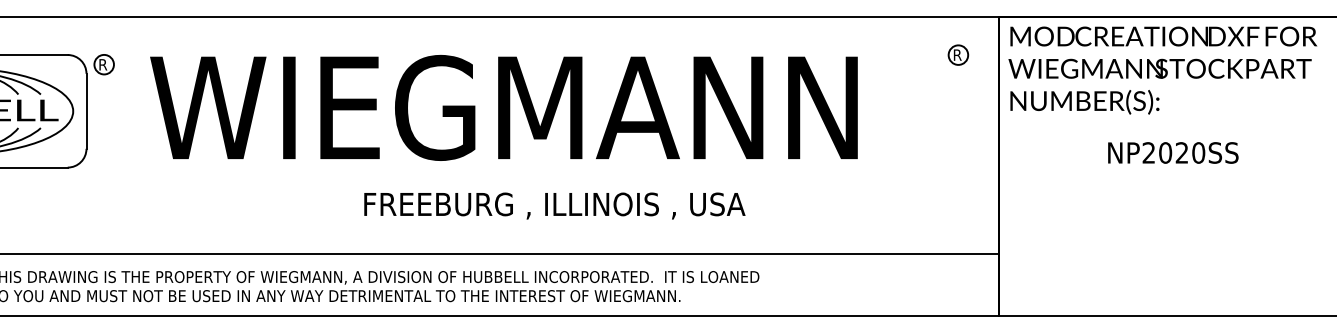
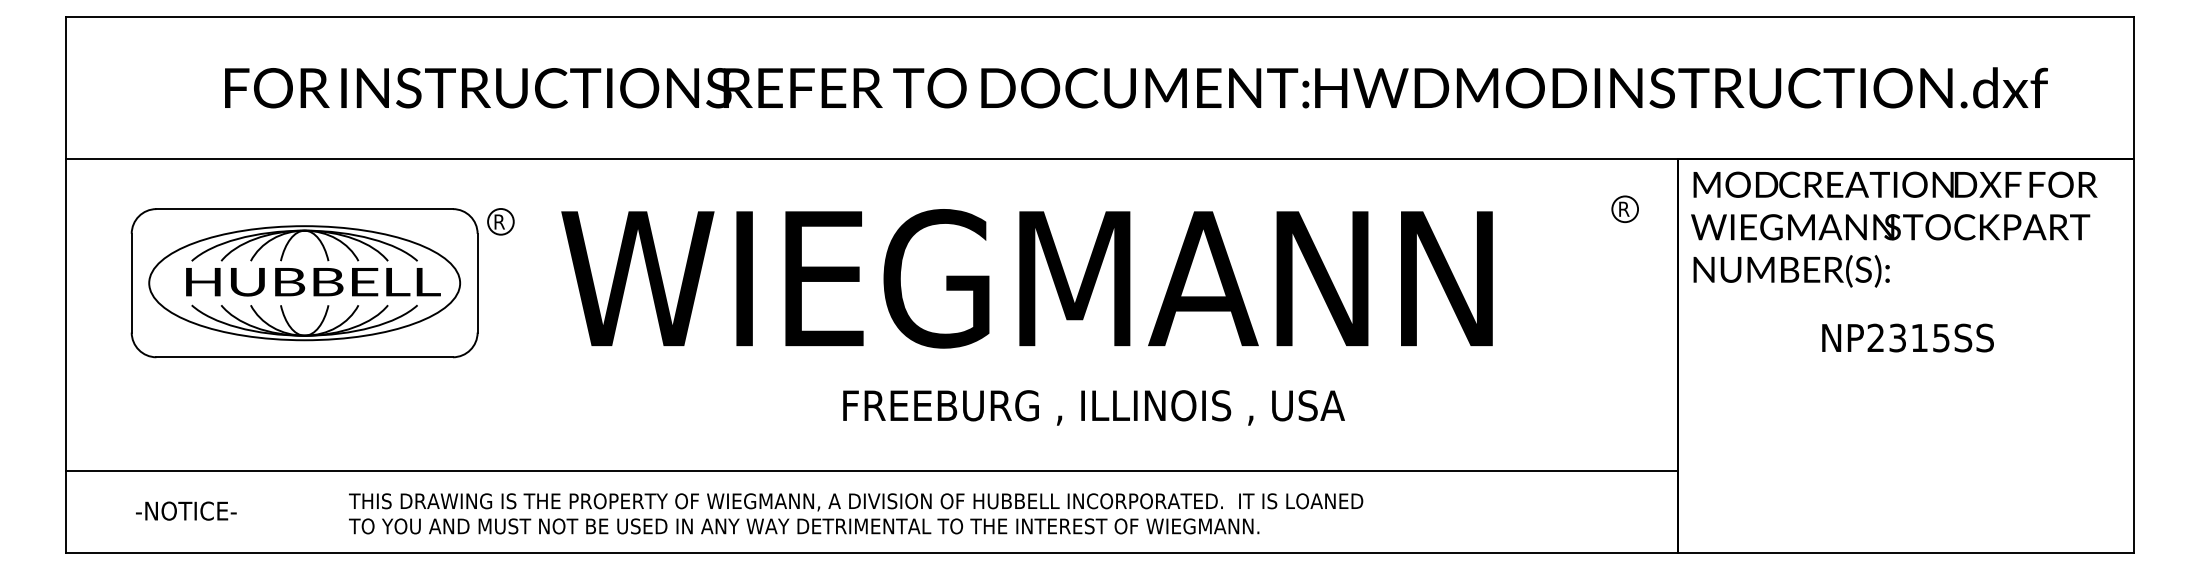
text: (1182, 152) -> (1919, 337), NP2020SS -> NP2315SS

